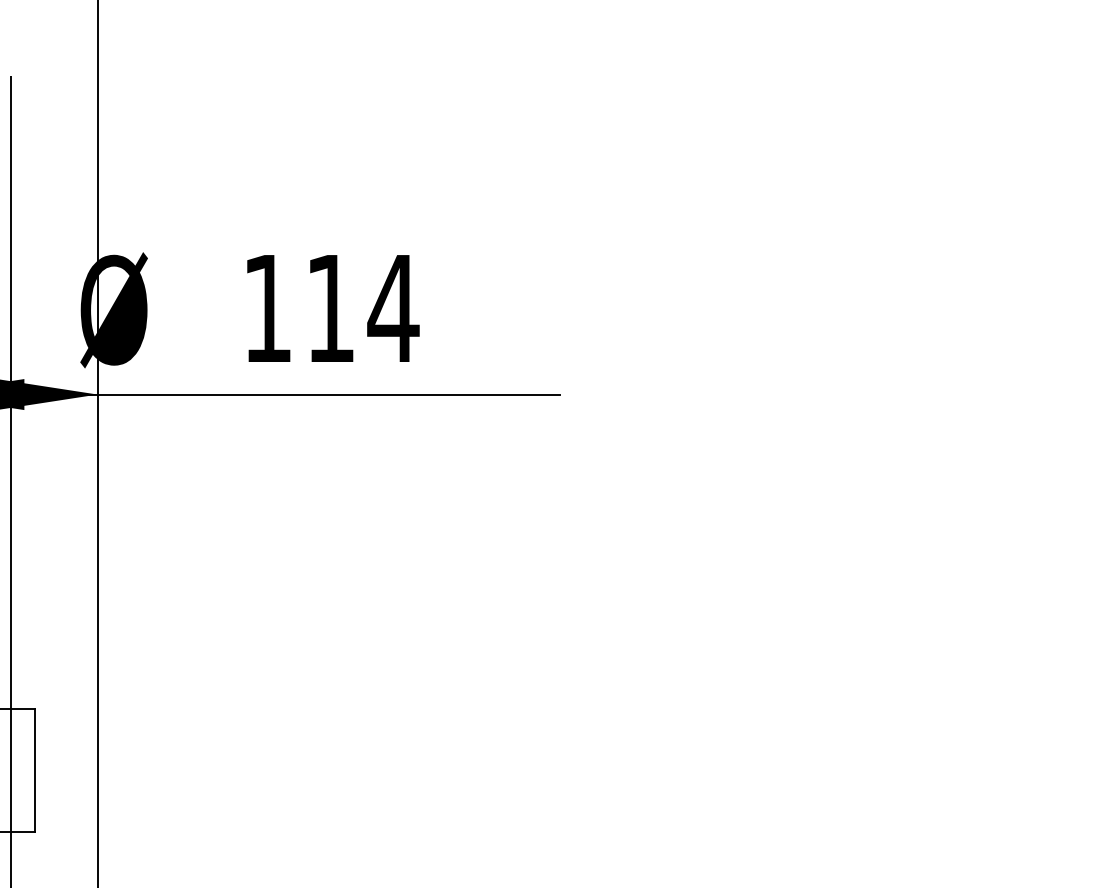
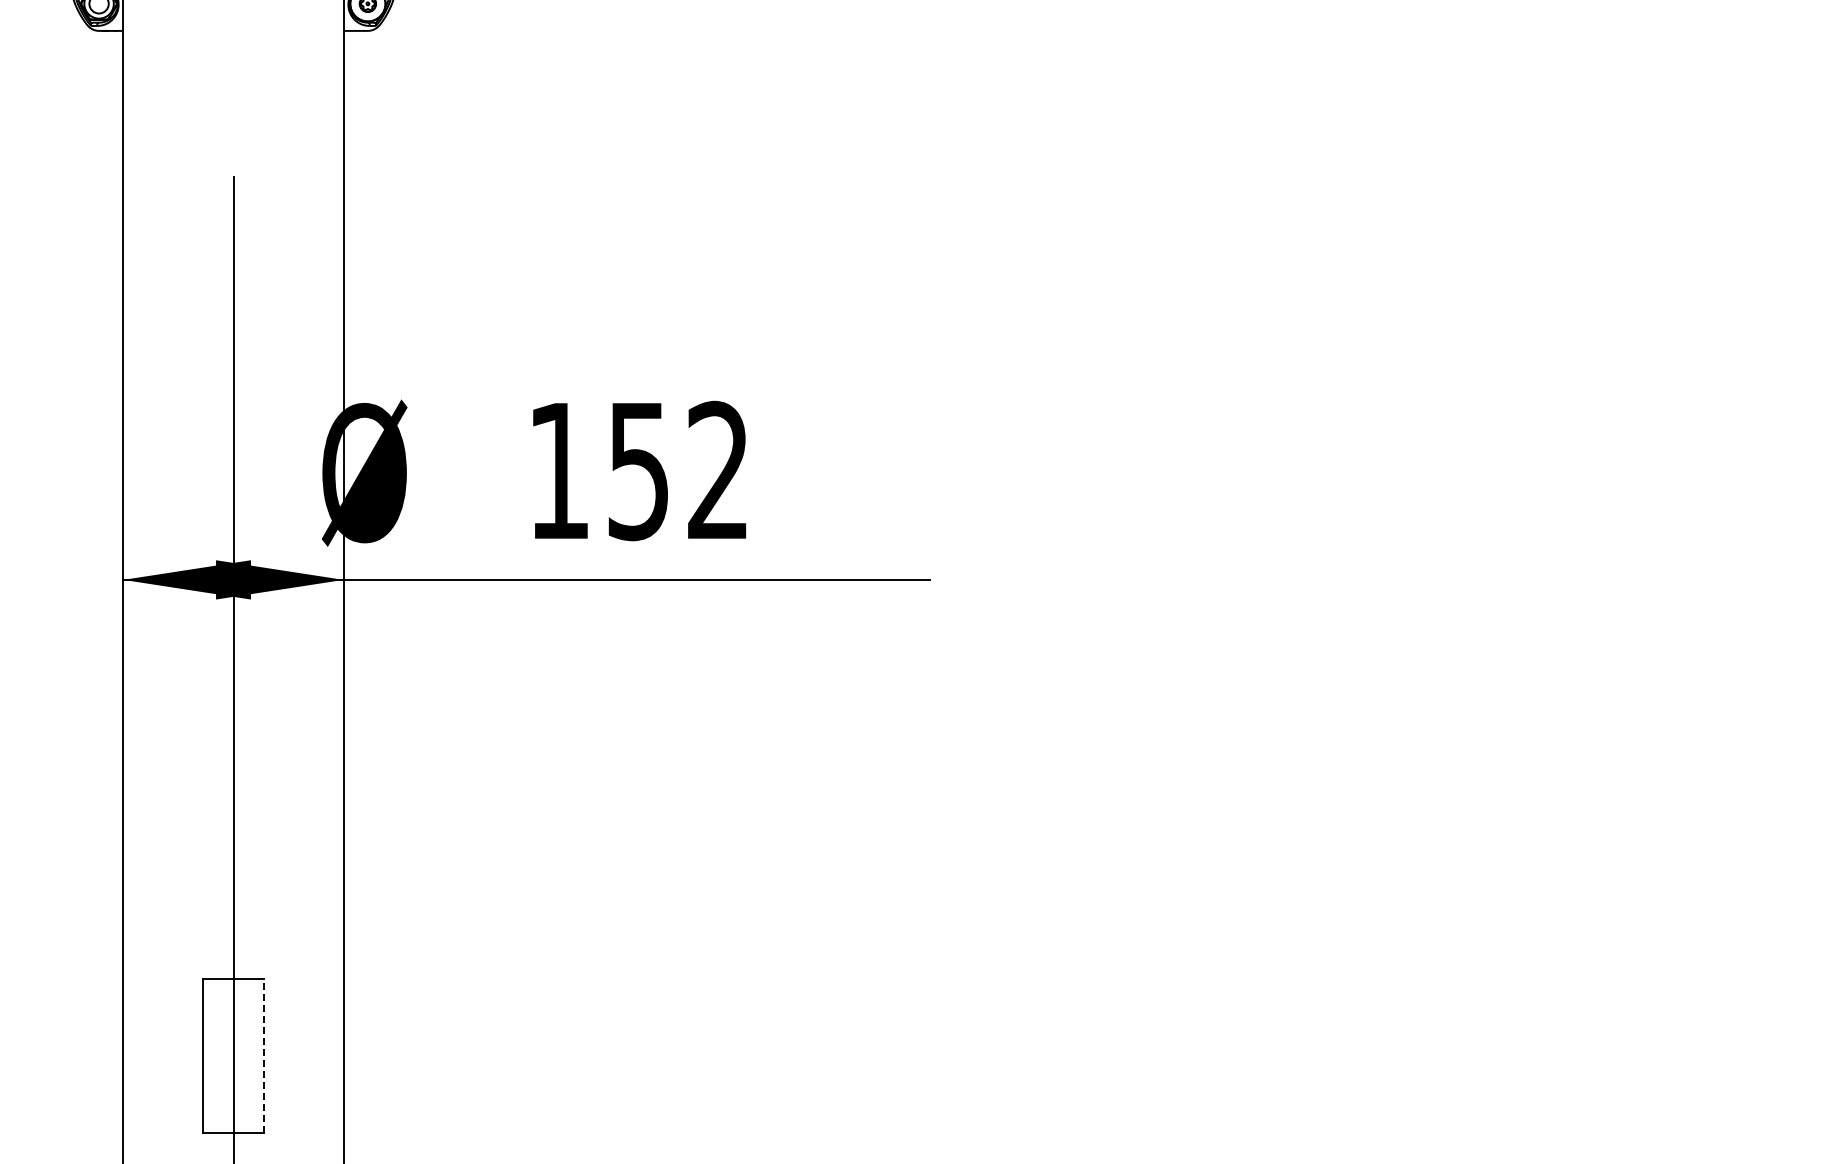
text: (362, 308) -> (679, 470), 114 -> 152
line: (35, 770) -> (264, 1055), solid -> dashed

